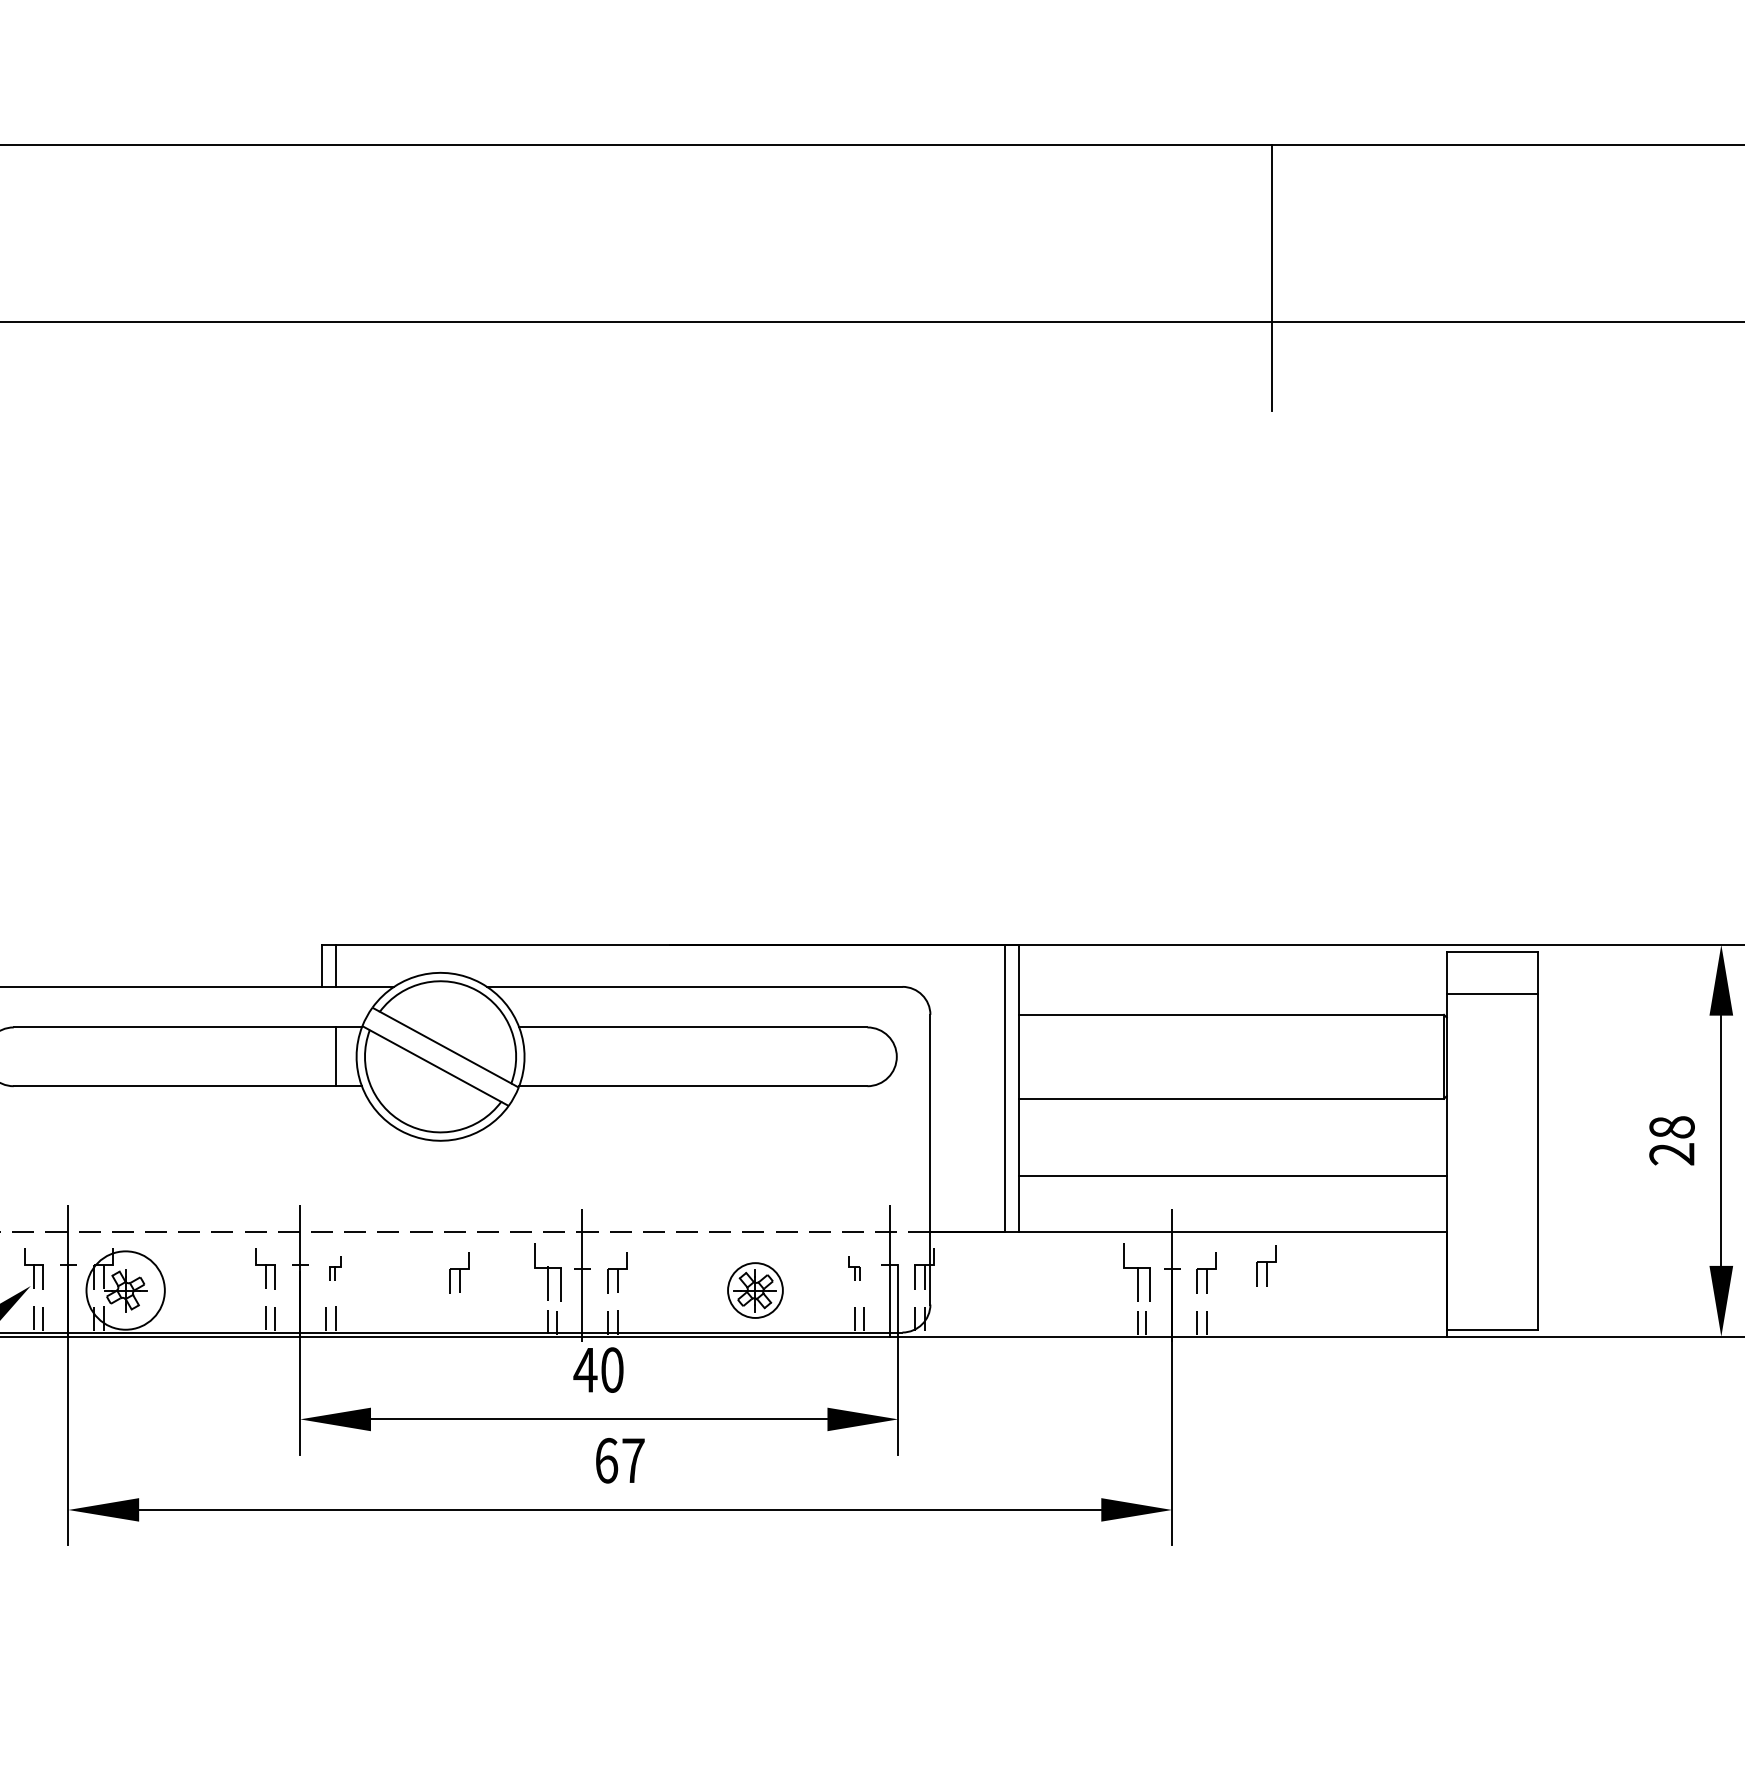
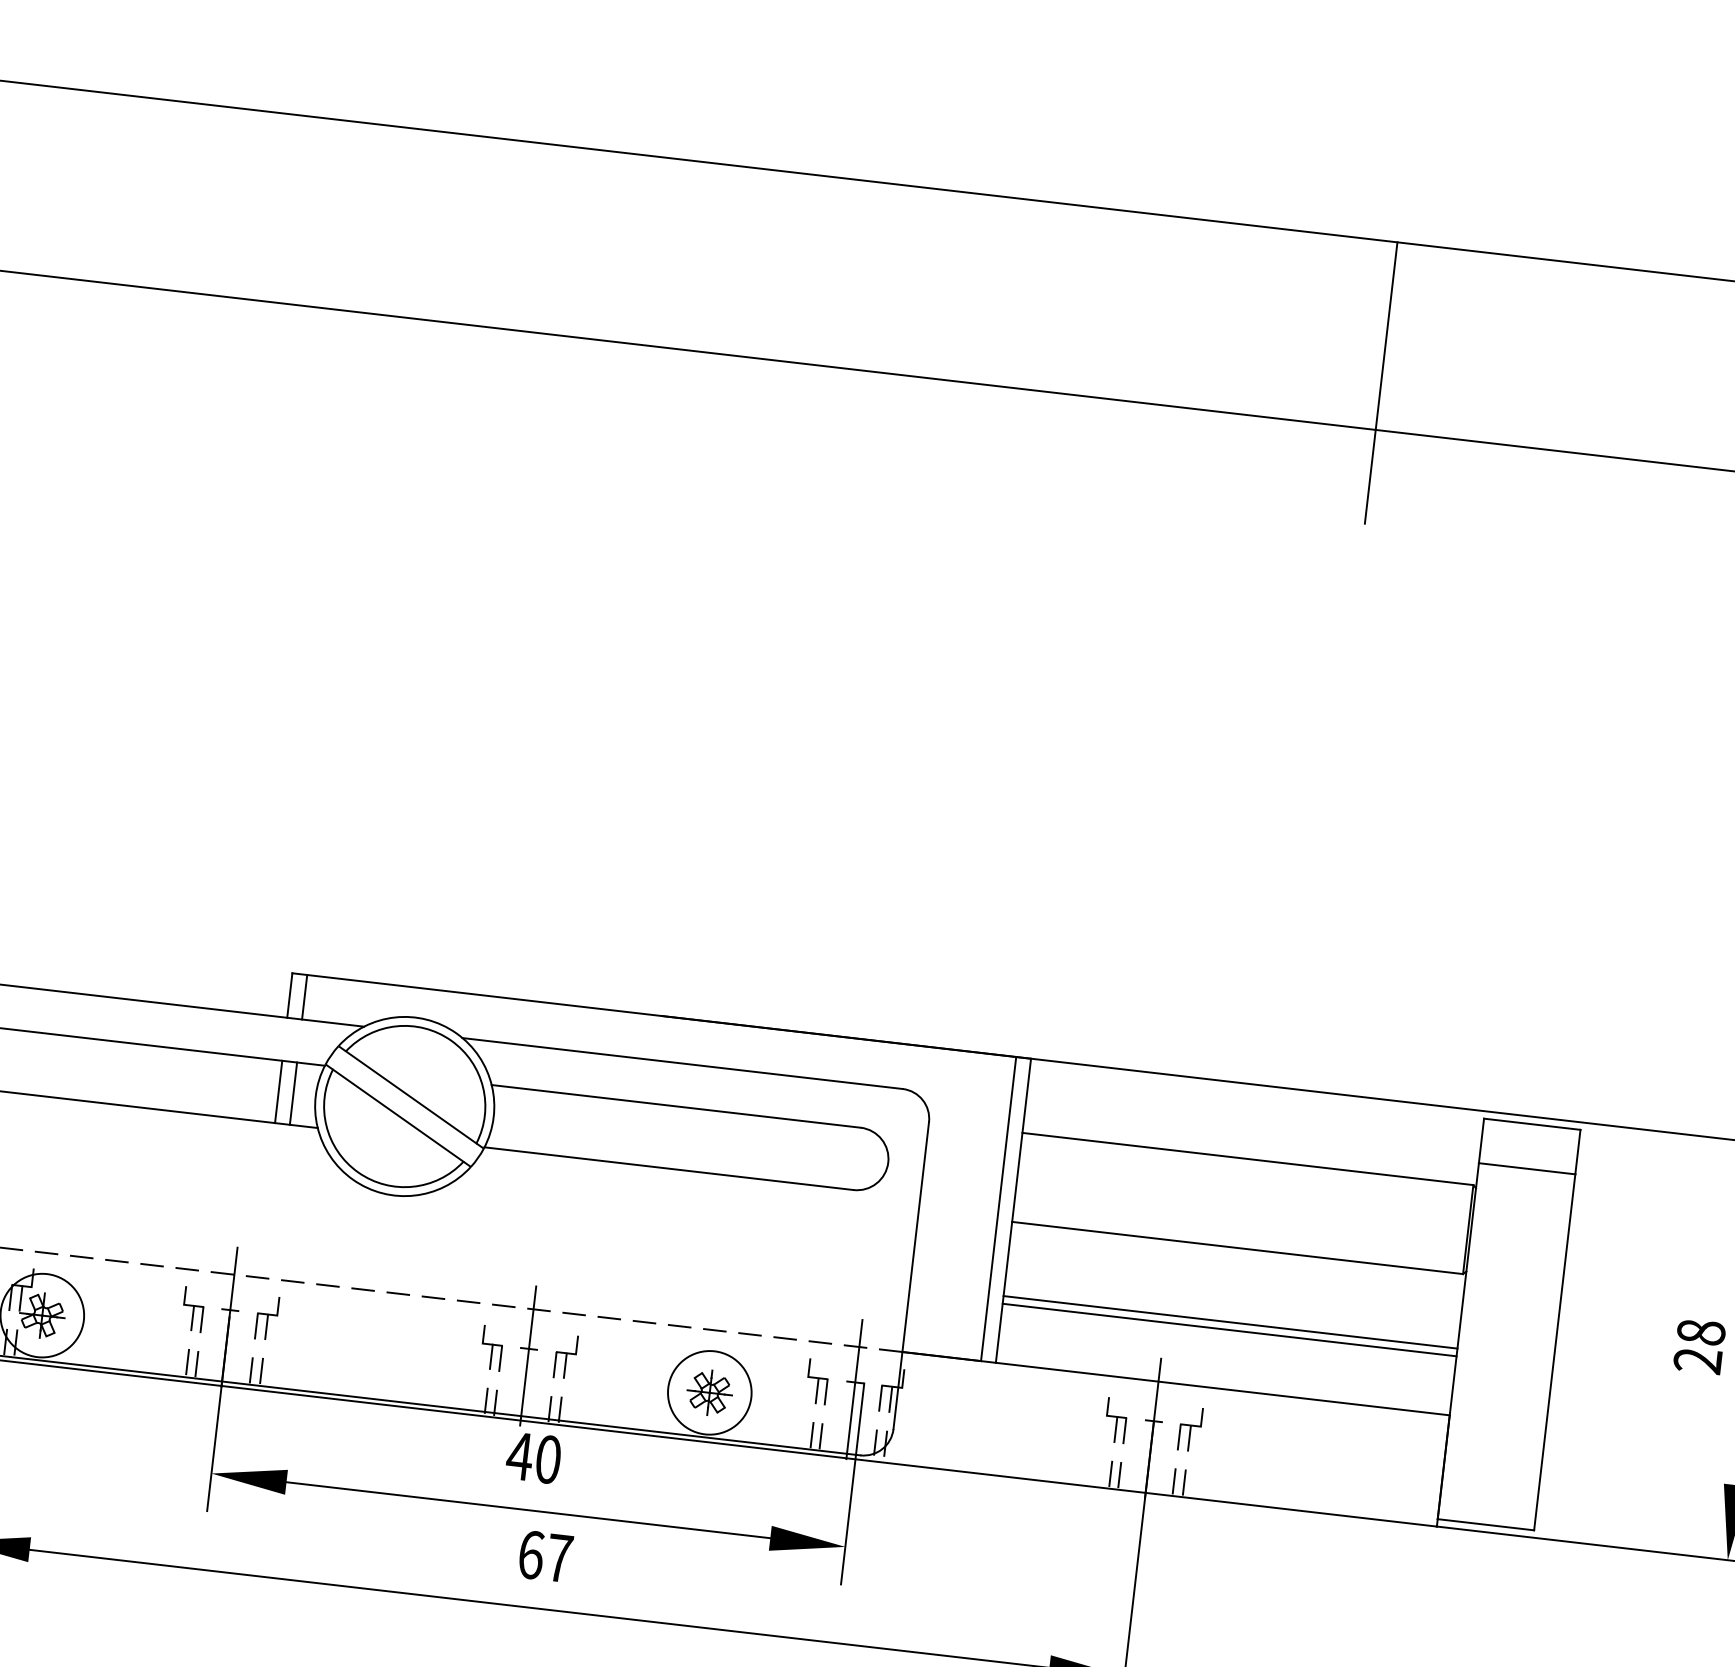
line: (321, 1056) -> (278, 1091), added
line: (1232, 1168) -> (1230, 1321), added
part: (1266, 1265) -> (1254, 1428), removed
part: (334, 1268) -> (266, 1317), size x1.67
part: (854, 1268) -> (817, 1381), size x1.67
part: (459, 1272) -> (398, 1337), removed
part: (547, 1272) -> (491, 1348), size x0.71
part: (1136, 1272) -> (1115, 1420), size x0.71
circle: (755, 1290) -> (709, 1392), size x1.43

